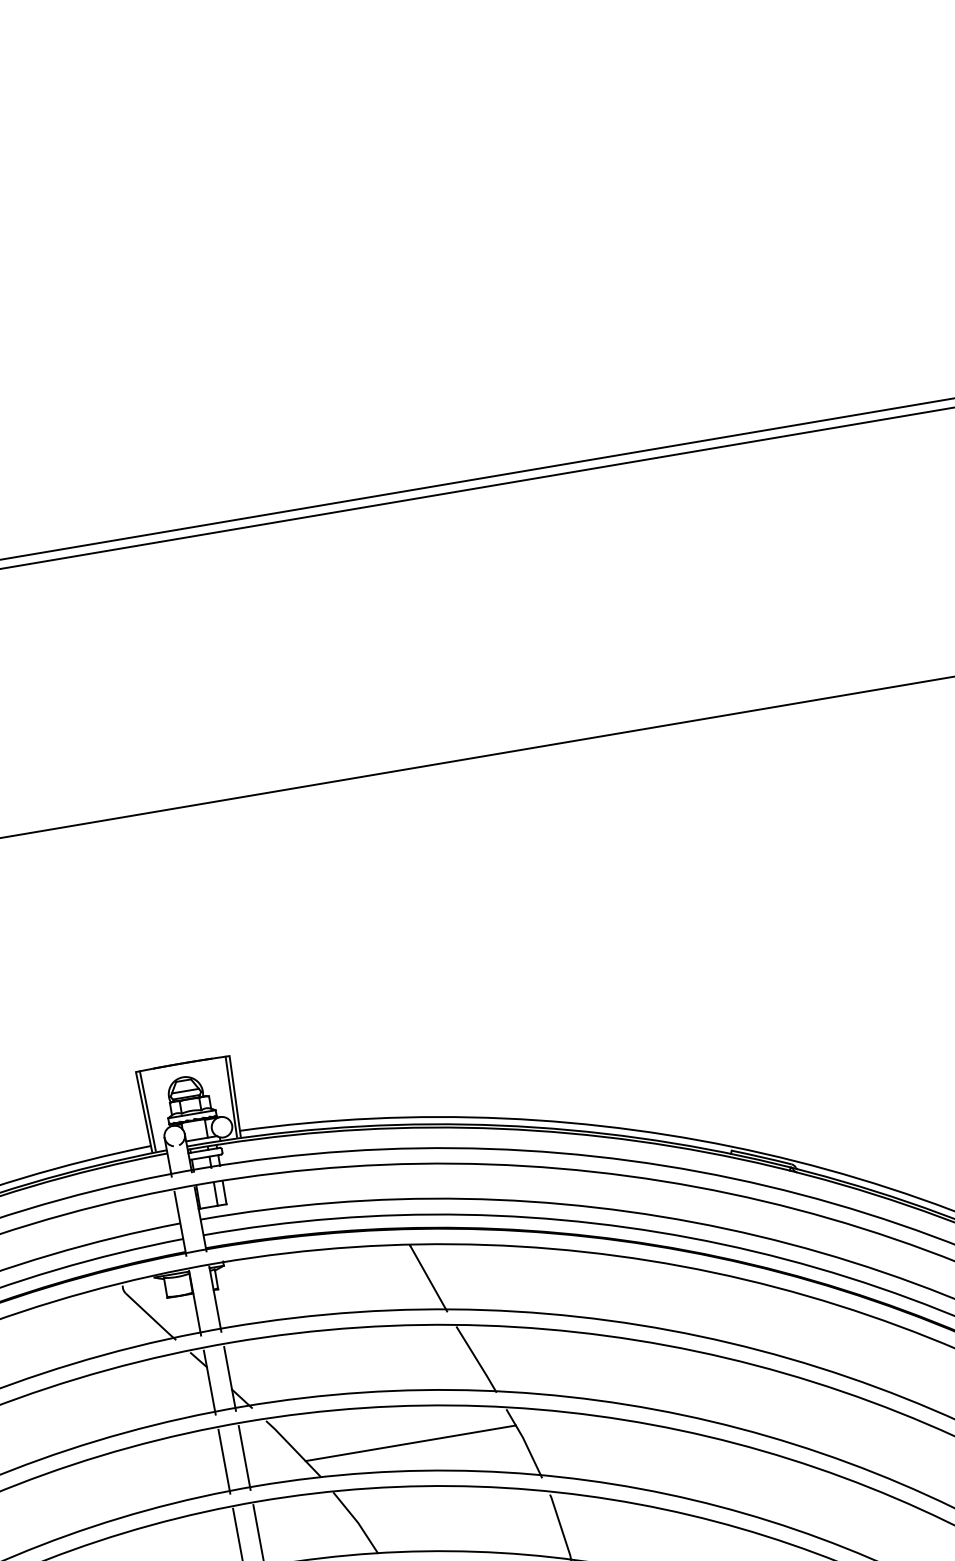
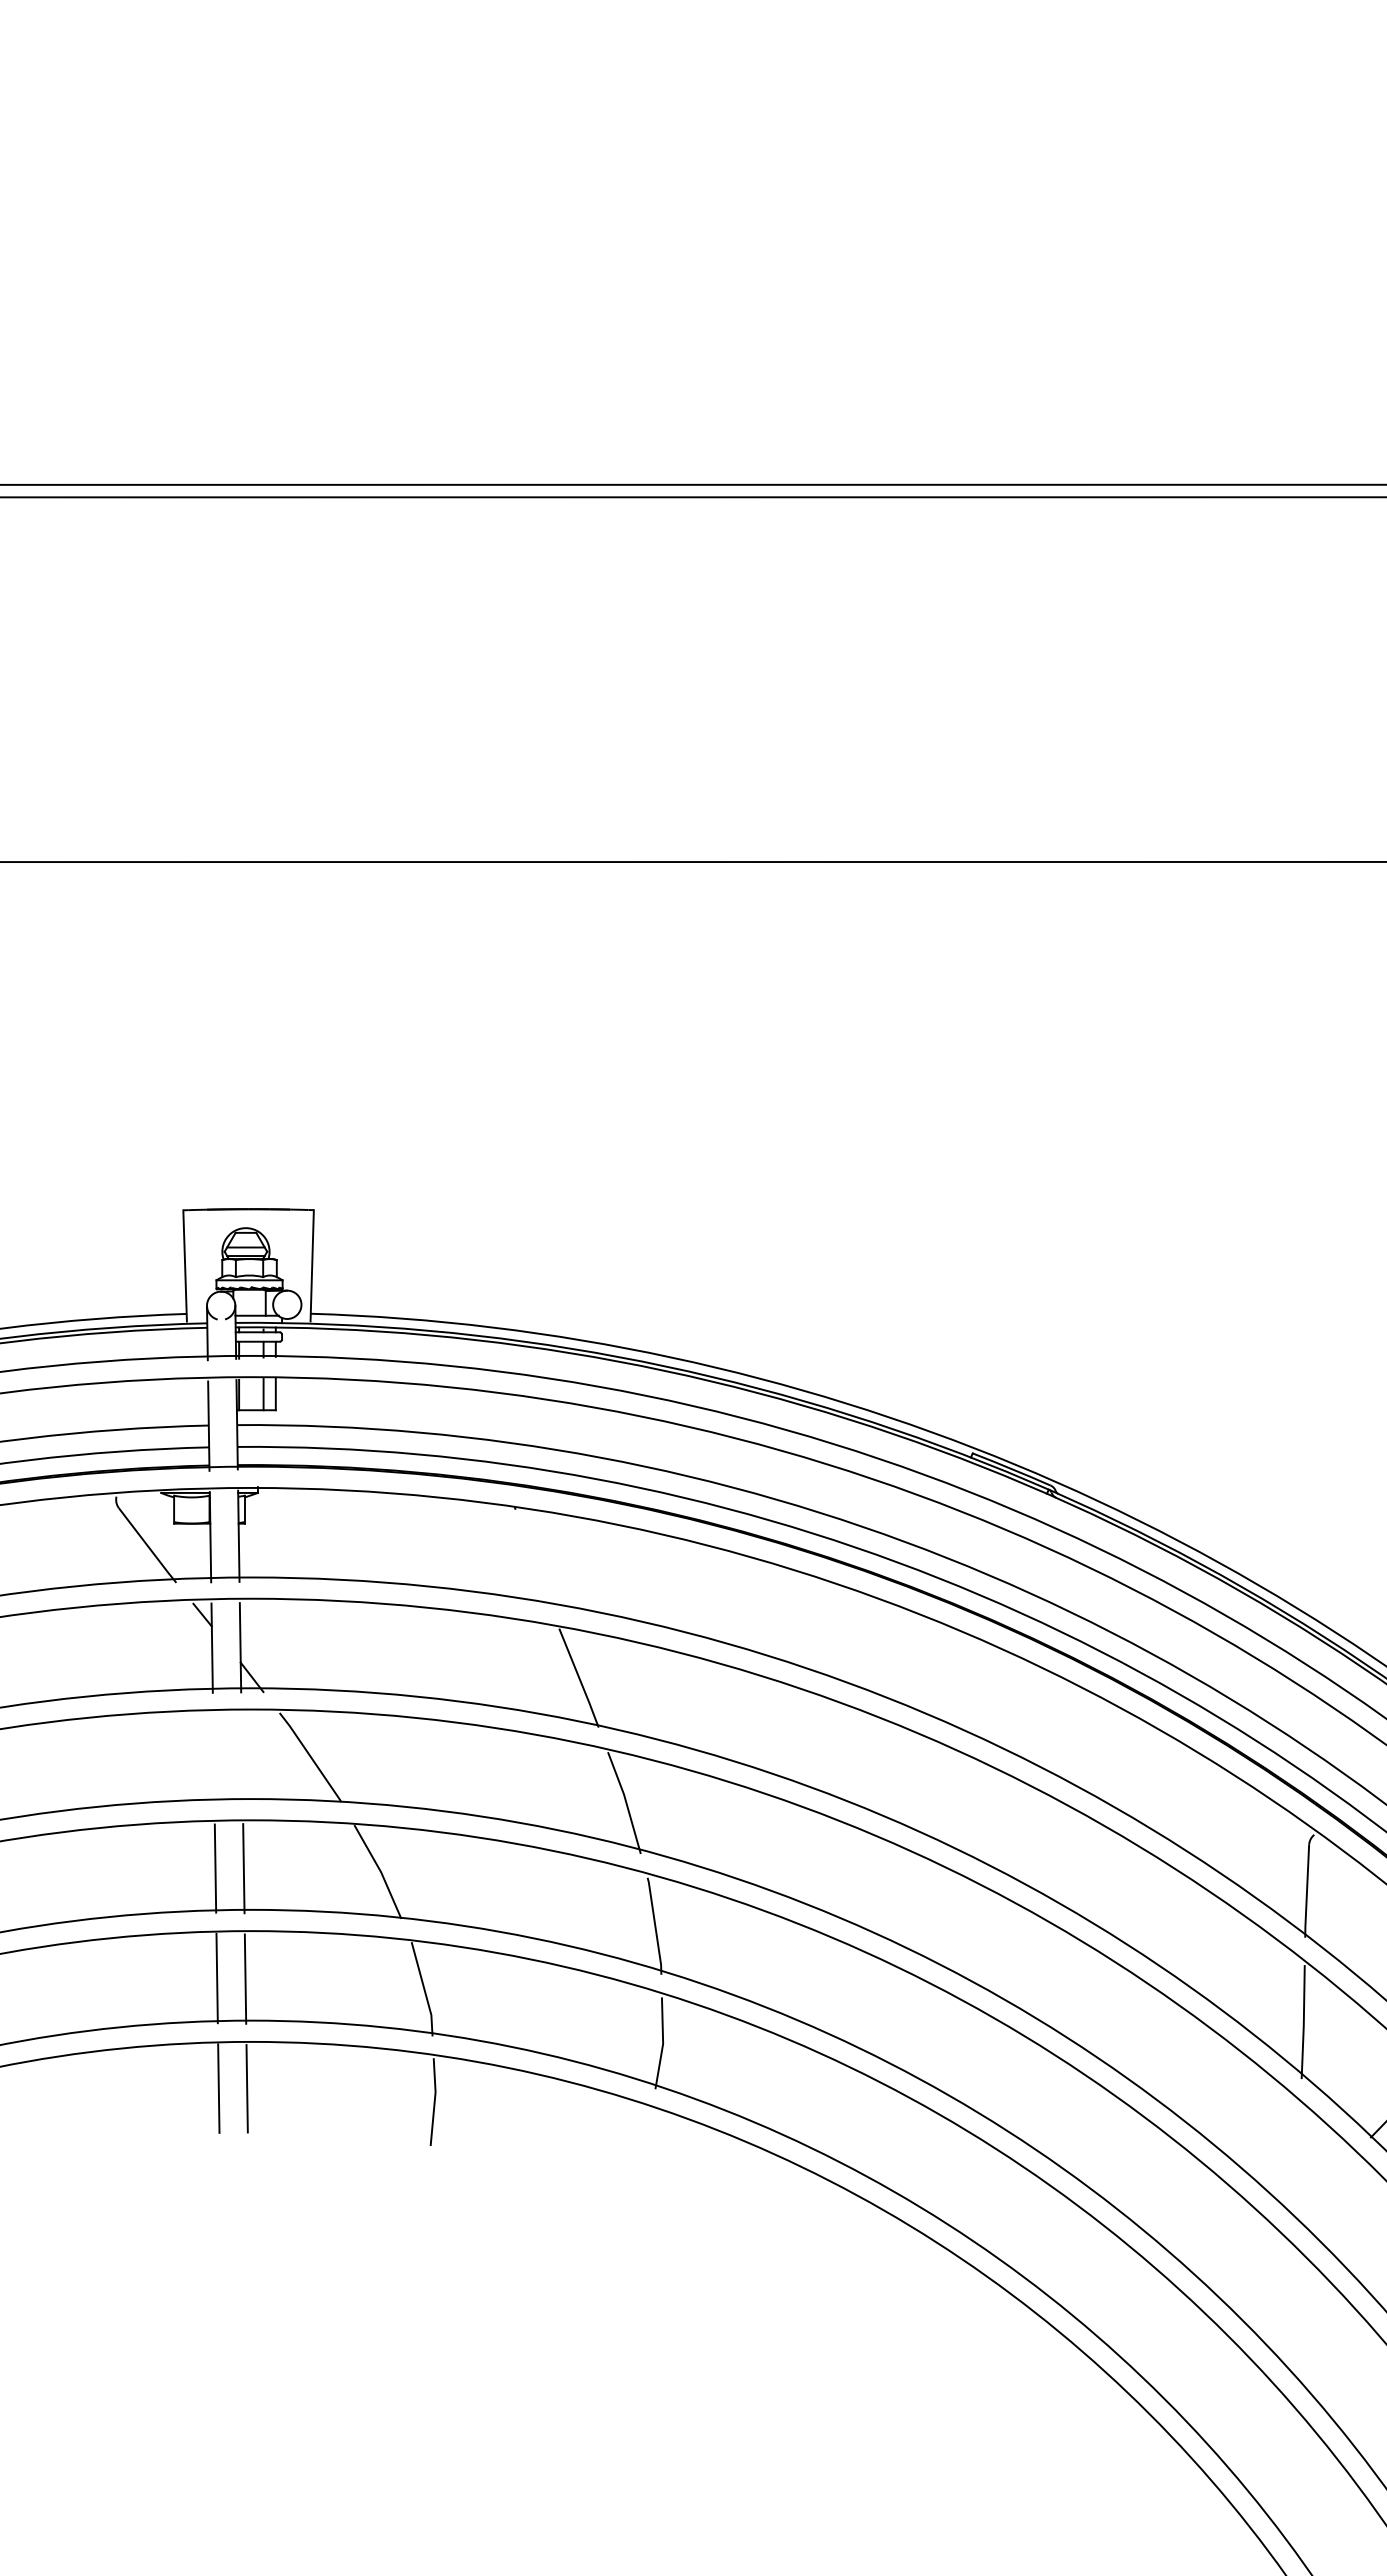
line: (231, 1096) -> (306, 1265), removed
line: (147, 1110) -> (190, 1265), removed
line: (428, 1278) -> (532, 1557), removed
line: (410, 1443) -> (470, 1776), removed
line: (244, 1457) -> (241, 1757), removed
line: (224, 1461) -> (213, 1758), removed

